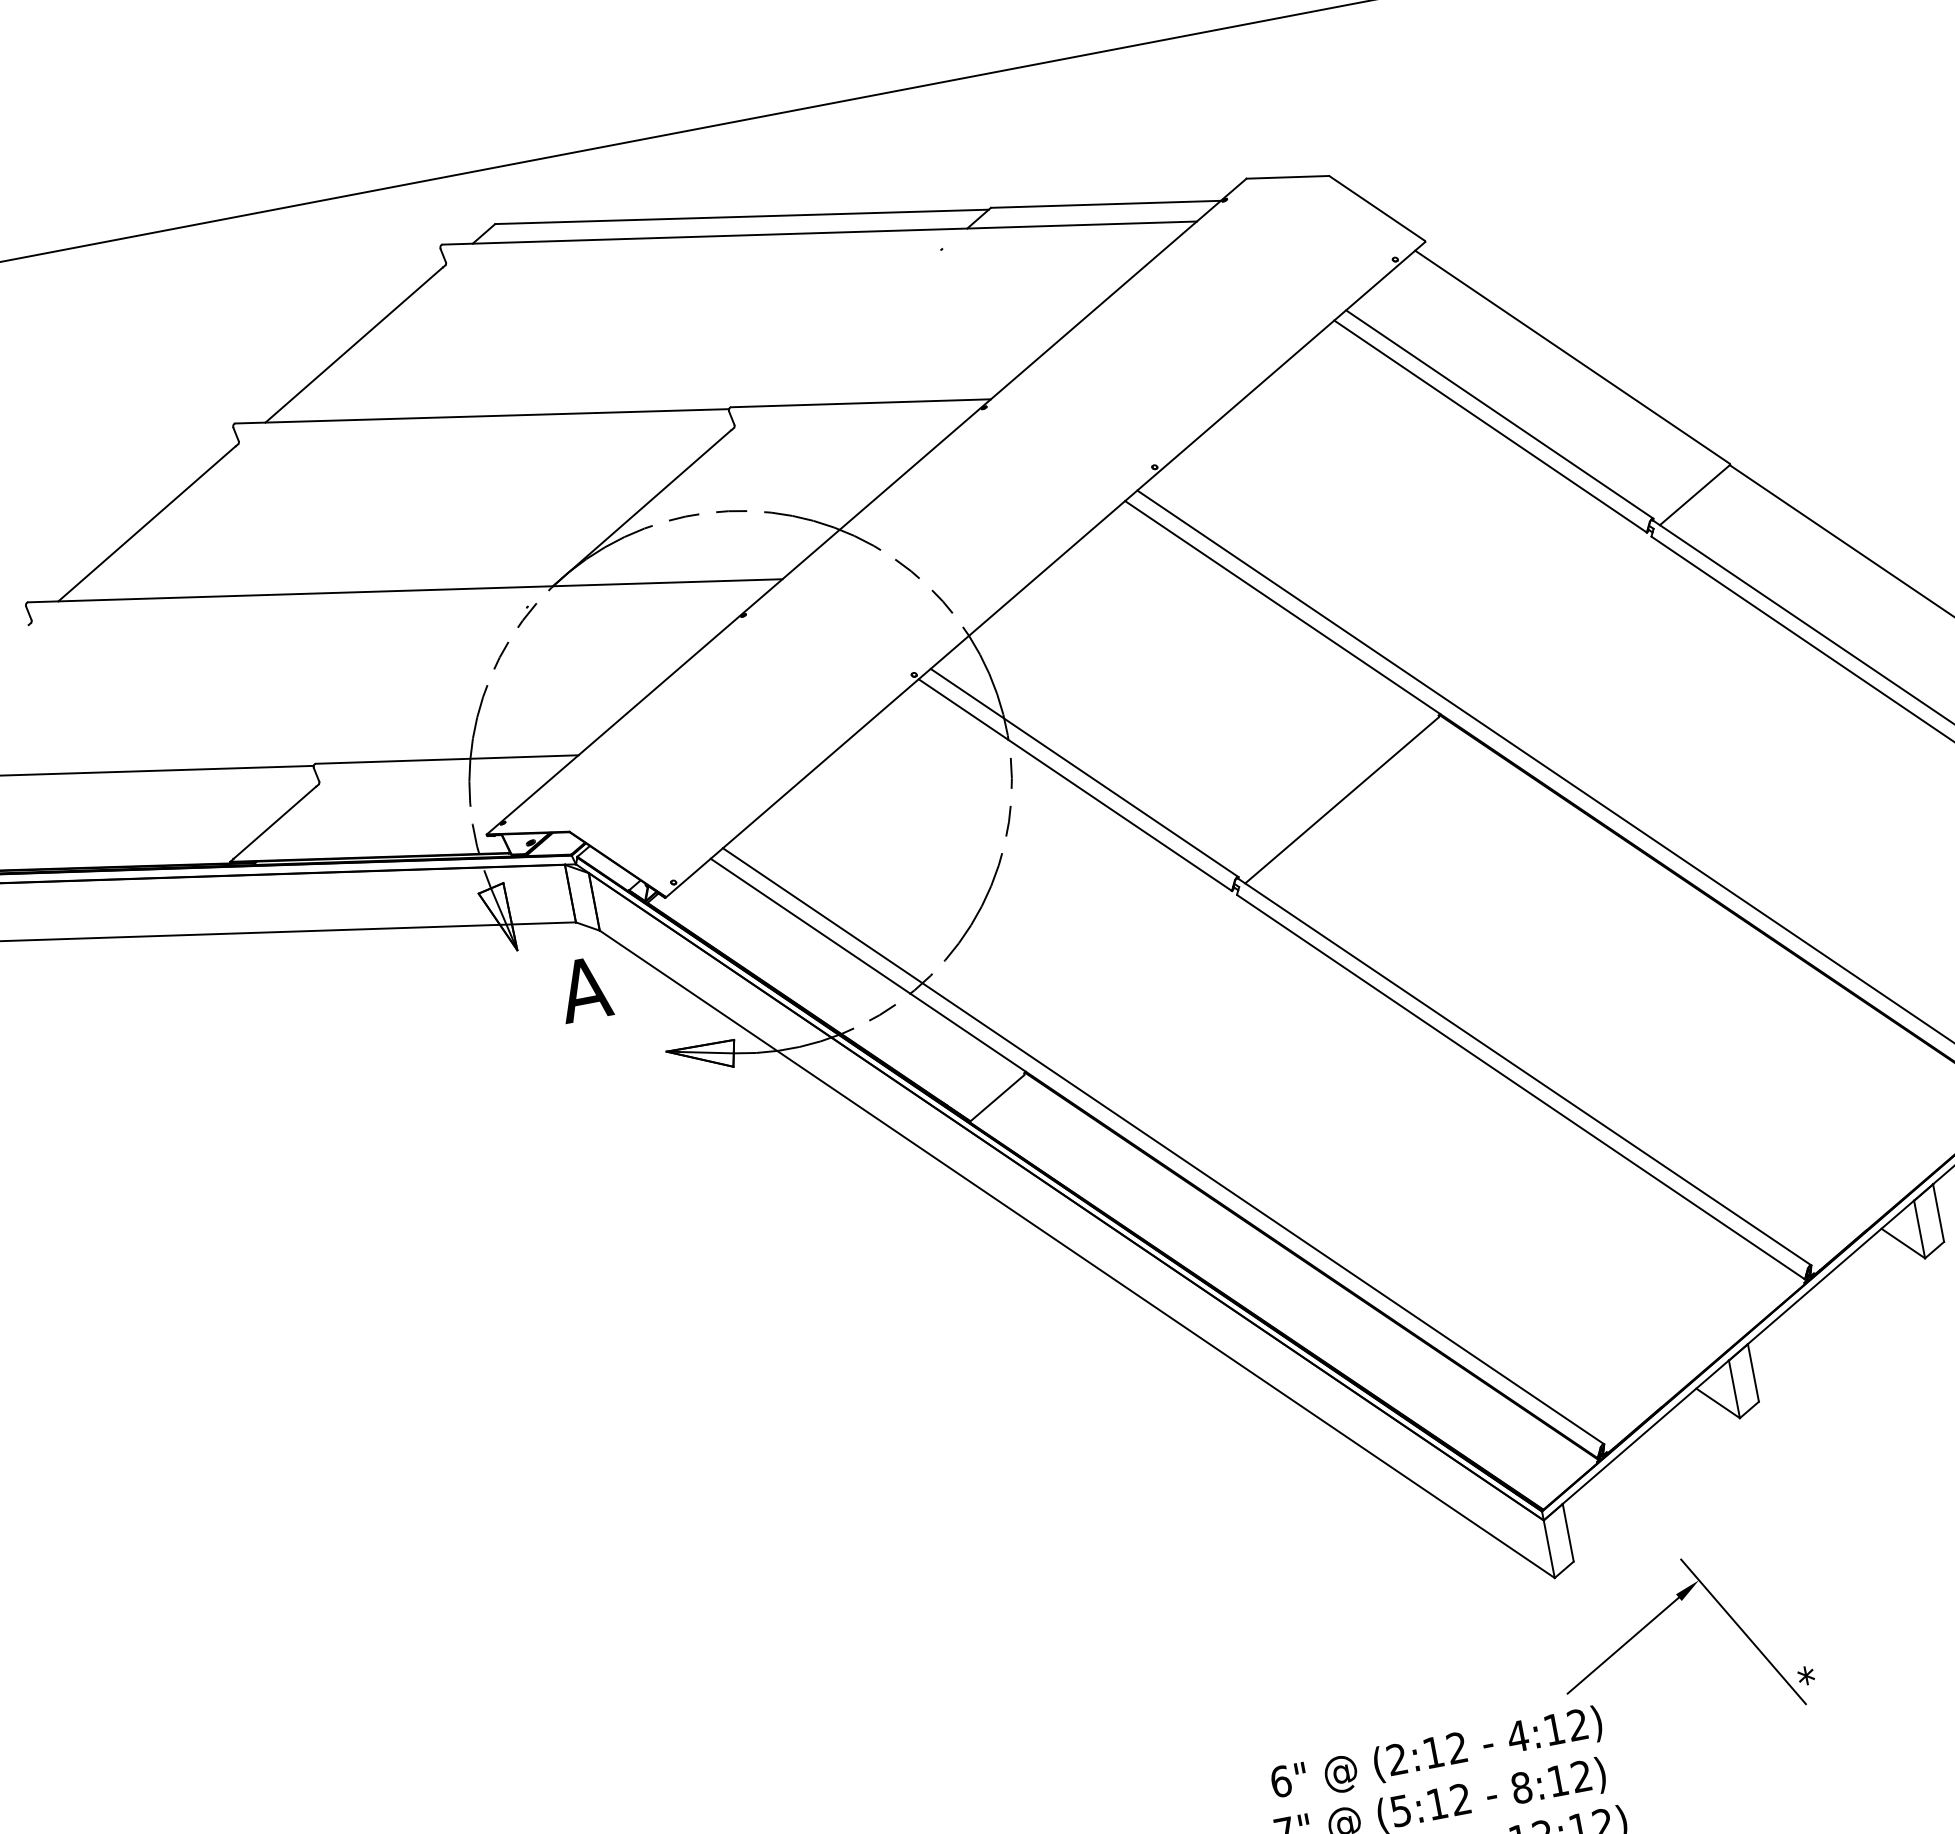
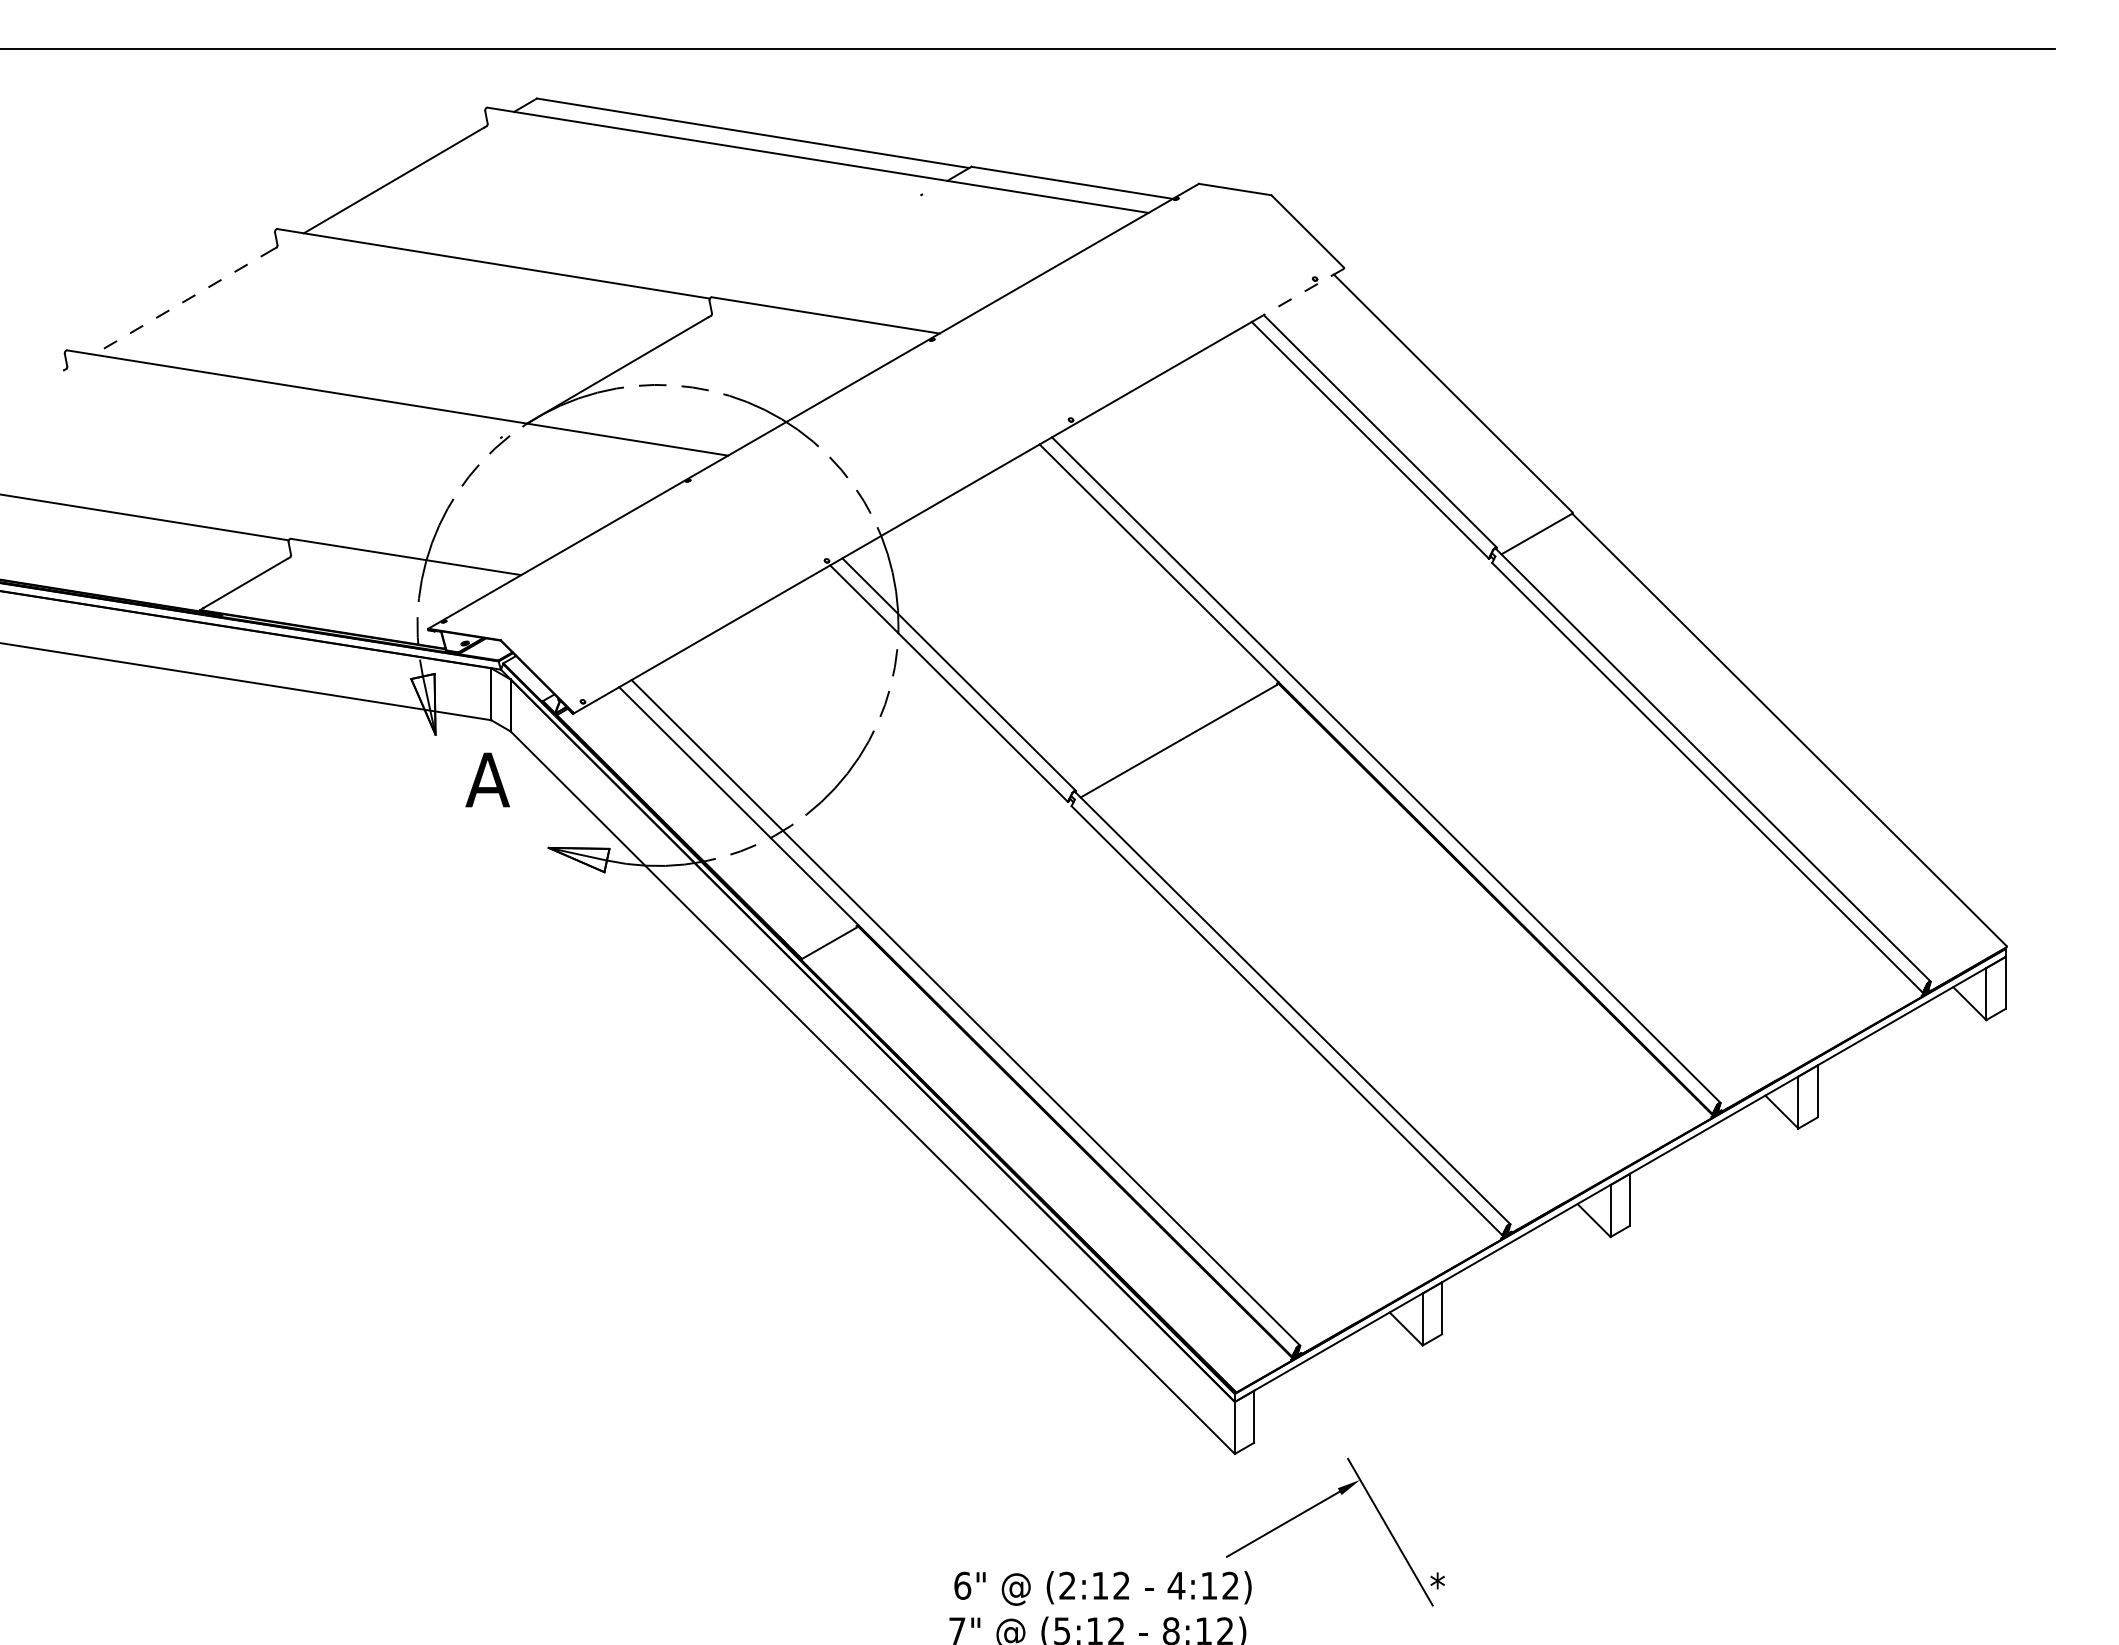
line: (1385, 276) -> (1303, 292), solid -> dashed
line: (146, 524) -> (183, 302), solid -> dashed

